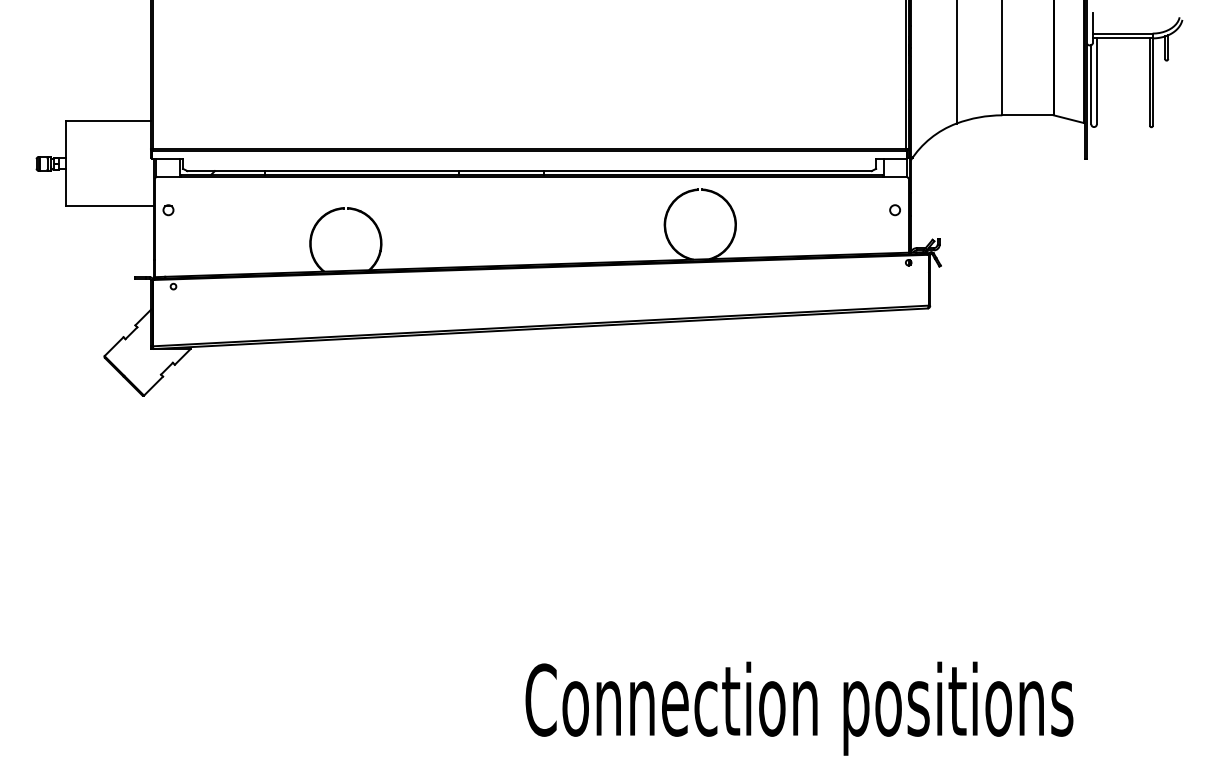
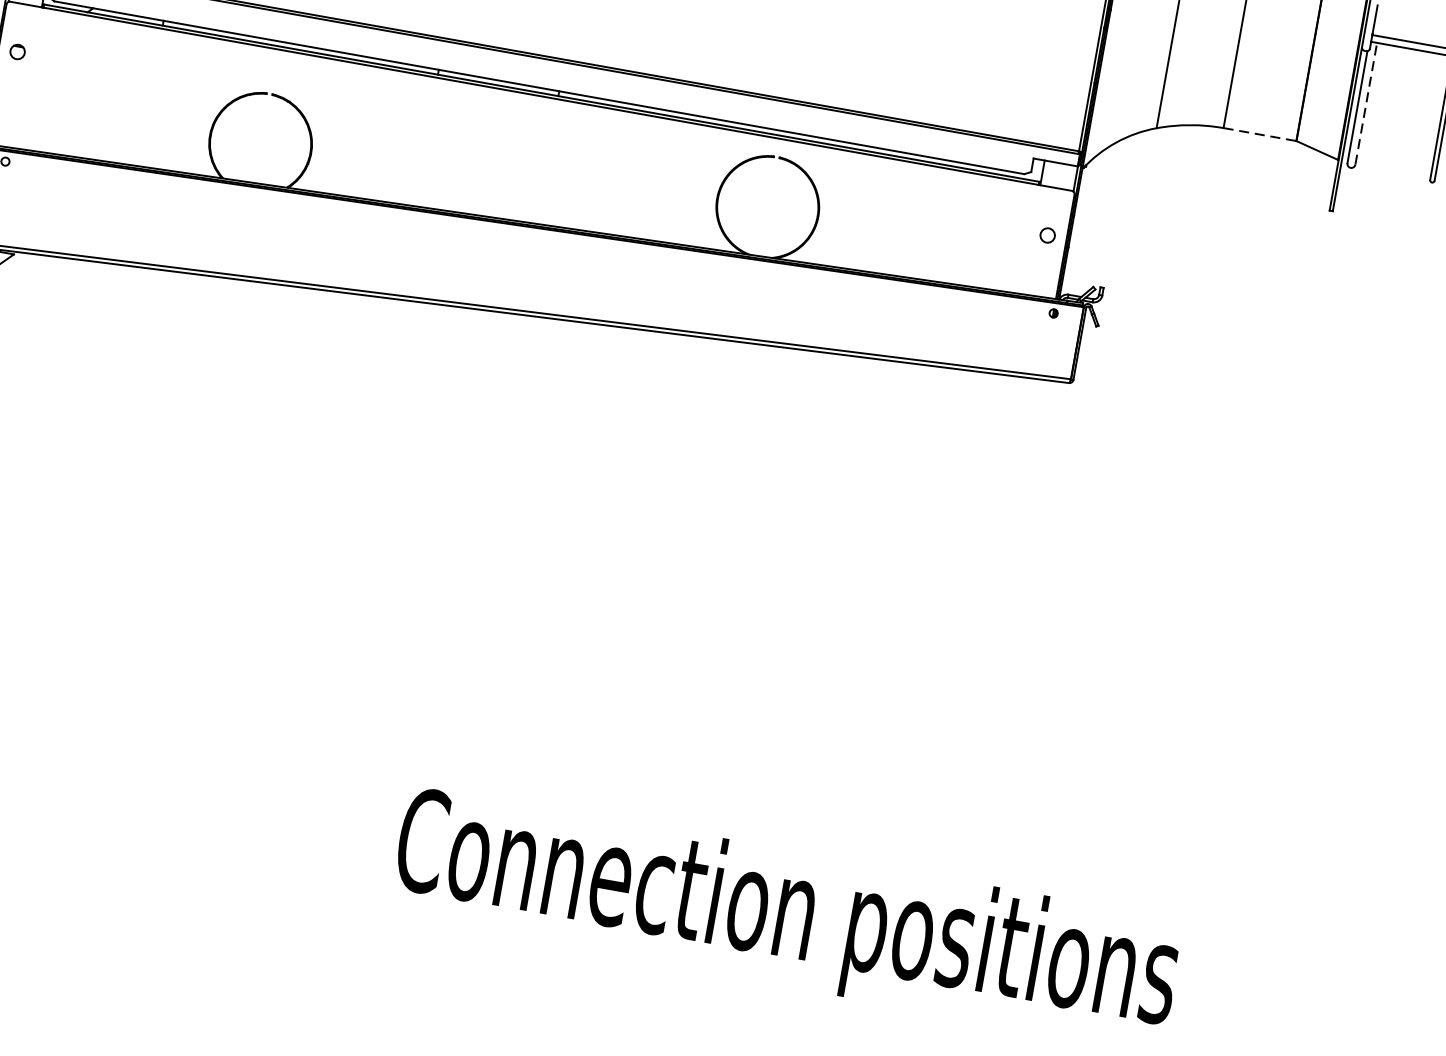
line: (1096, 81) -> (1365, 103), solid -> dashed
line: (1027, 115) -> (1259, 134), solid -> dashed

